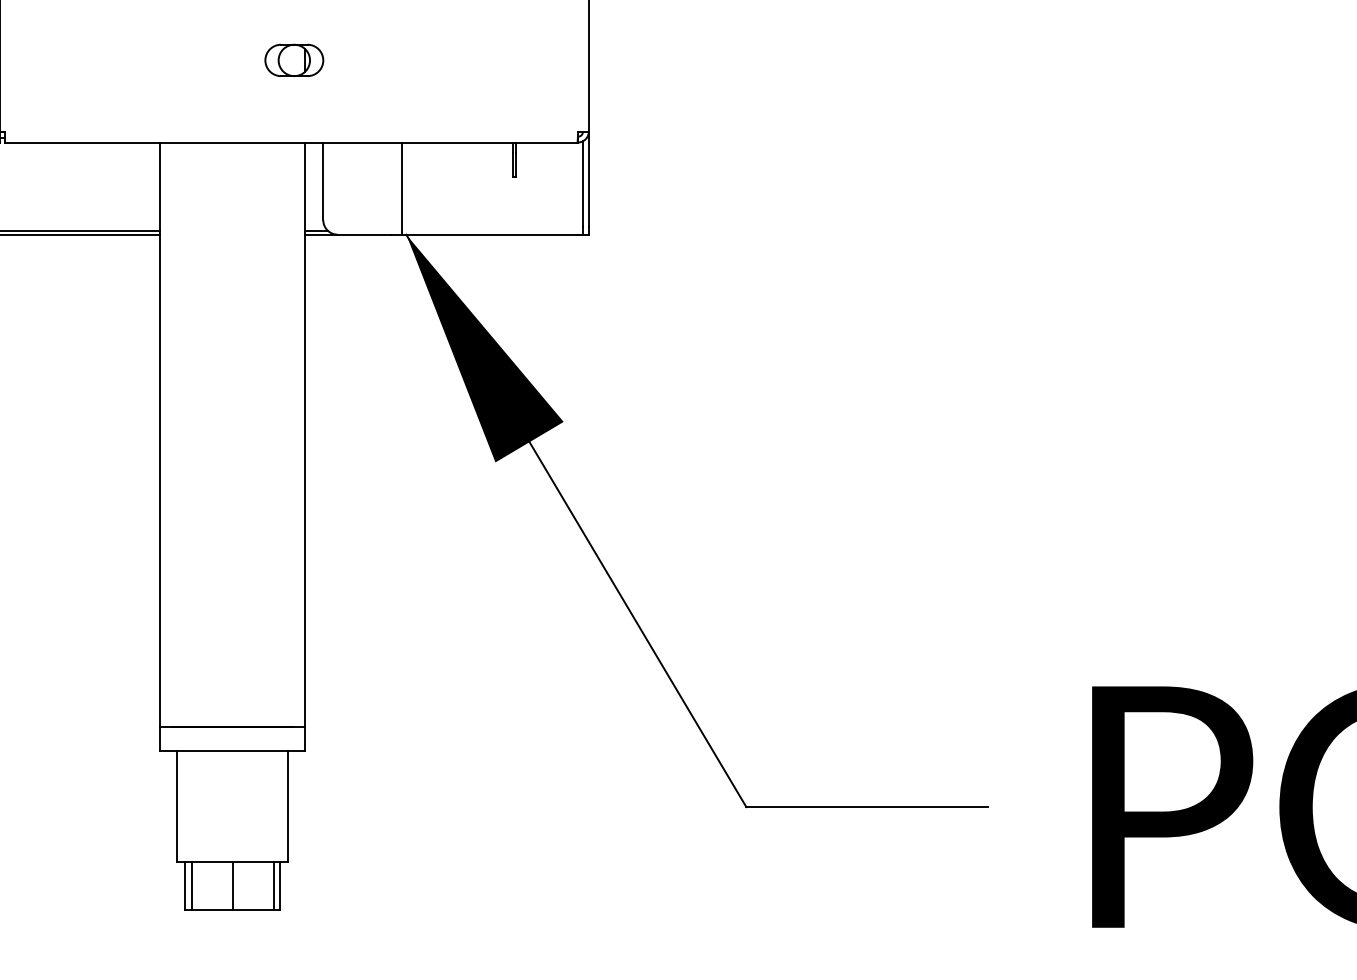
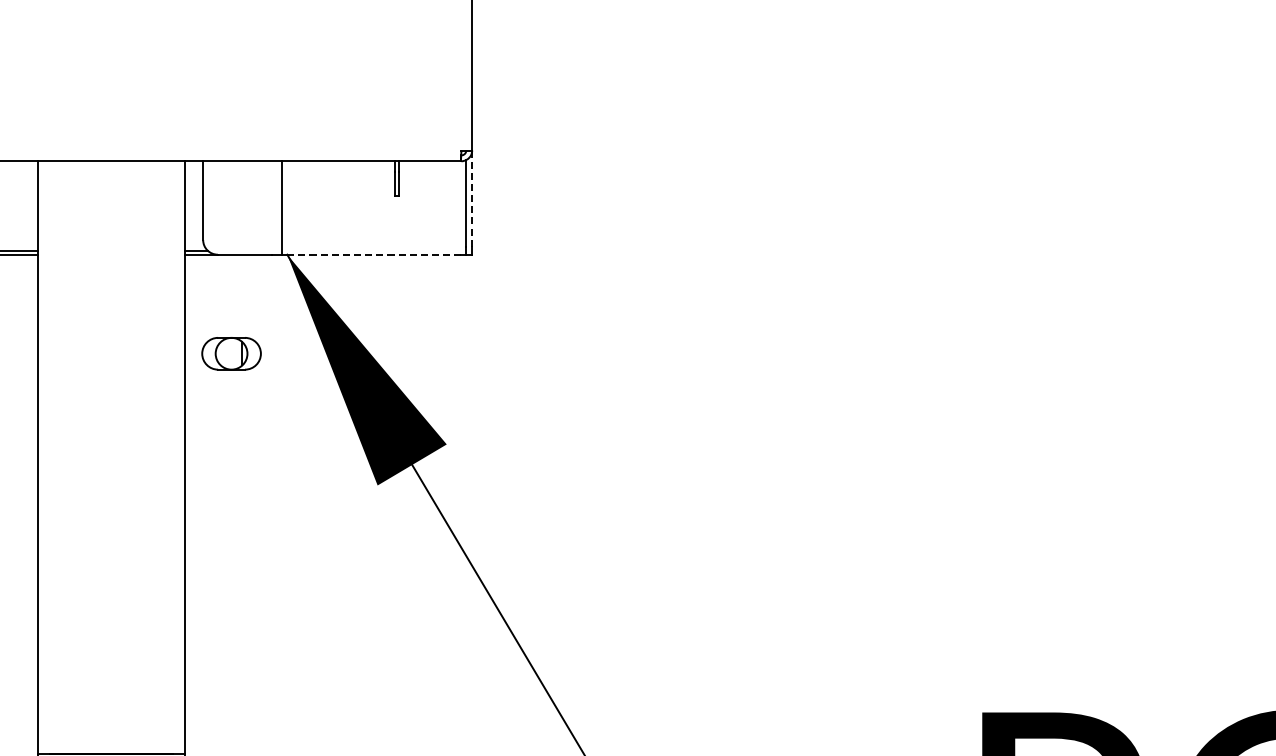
part: (294, 59) -> (231, 352), moved
line: (588, 179) -> (471, 198), solid -> dashed
line: (492, 234) -> (374, 254), solid -> dashed

